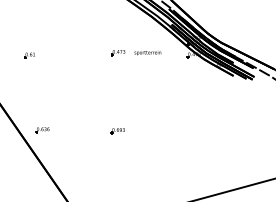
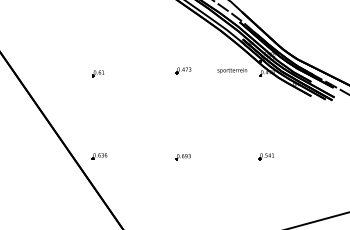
text: (148, 52) -> (232, 70), moved
part: (29, 55) -> (98, 73), moved
part: (193, 130) -> (266, 156), added

